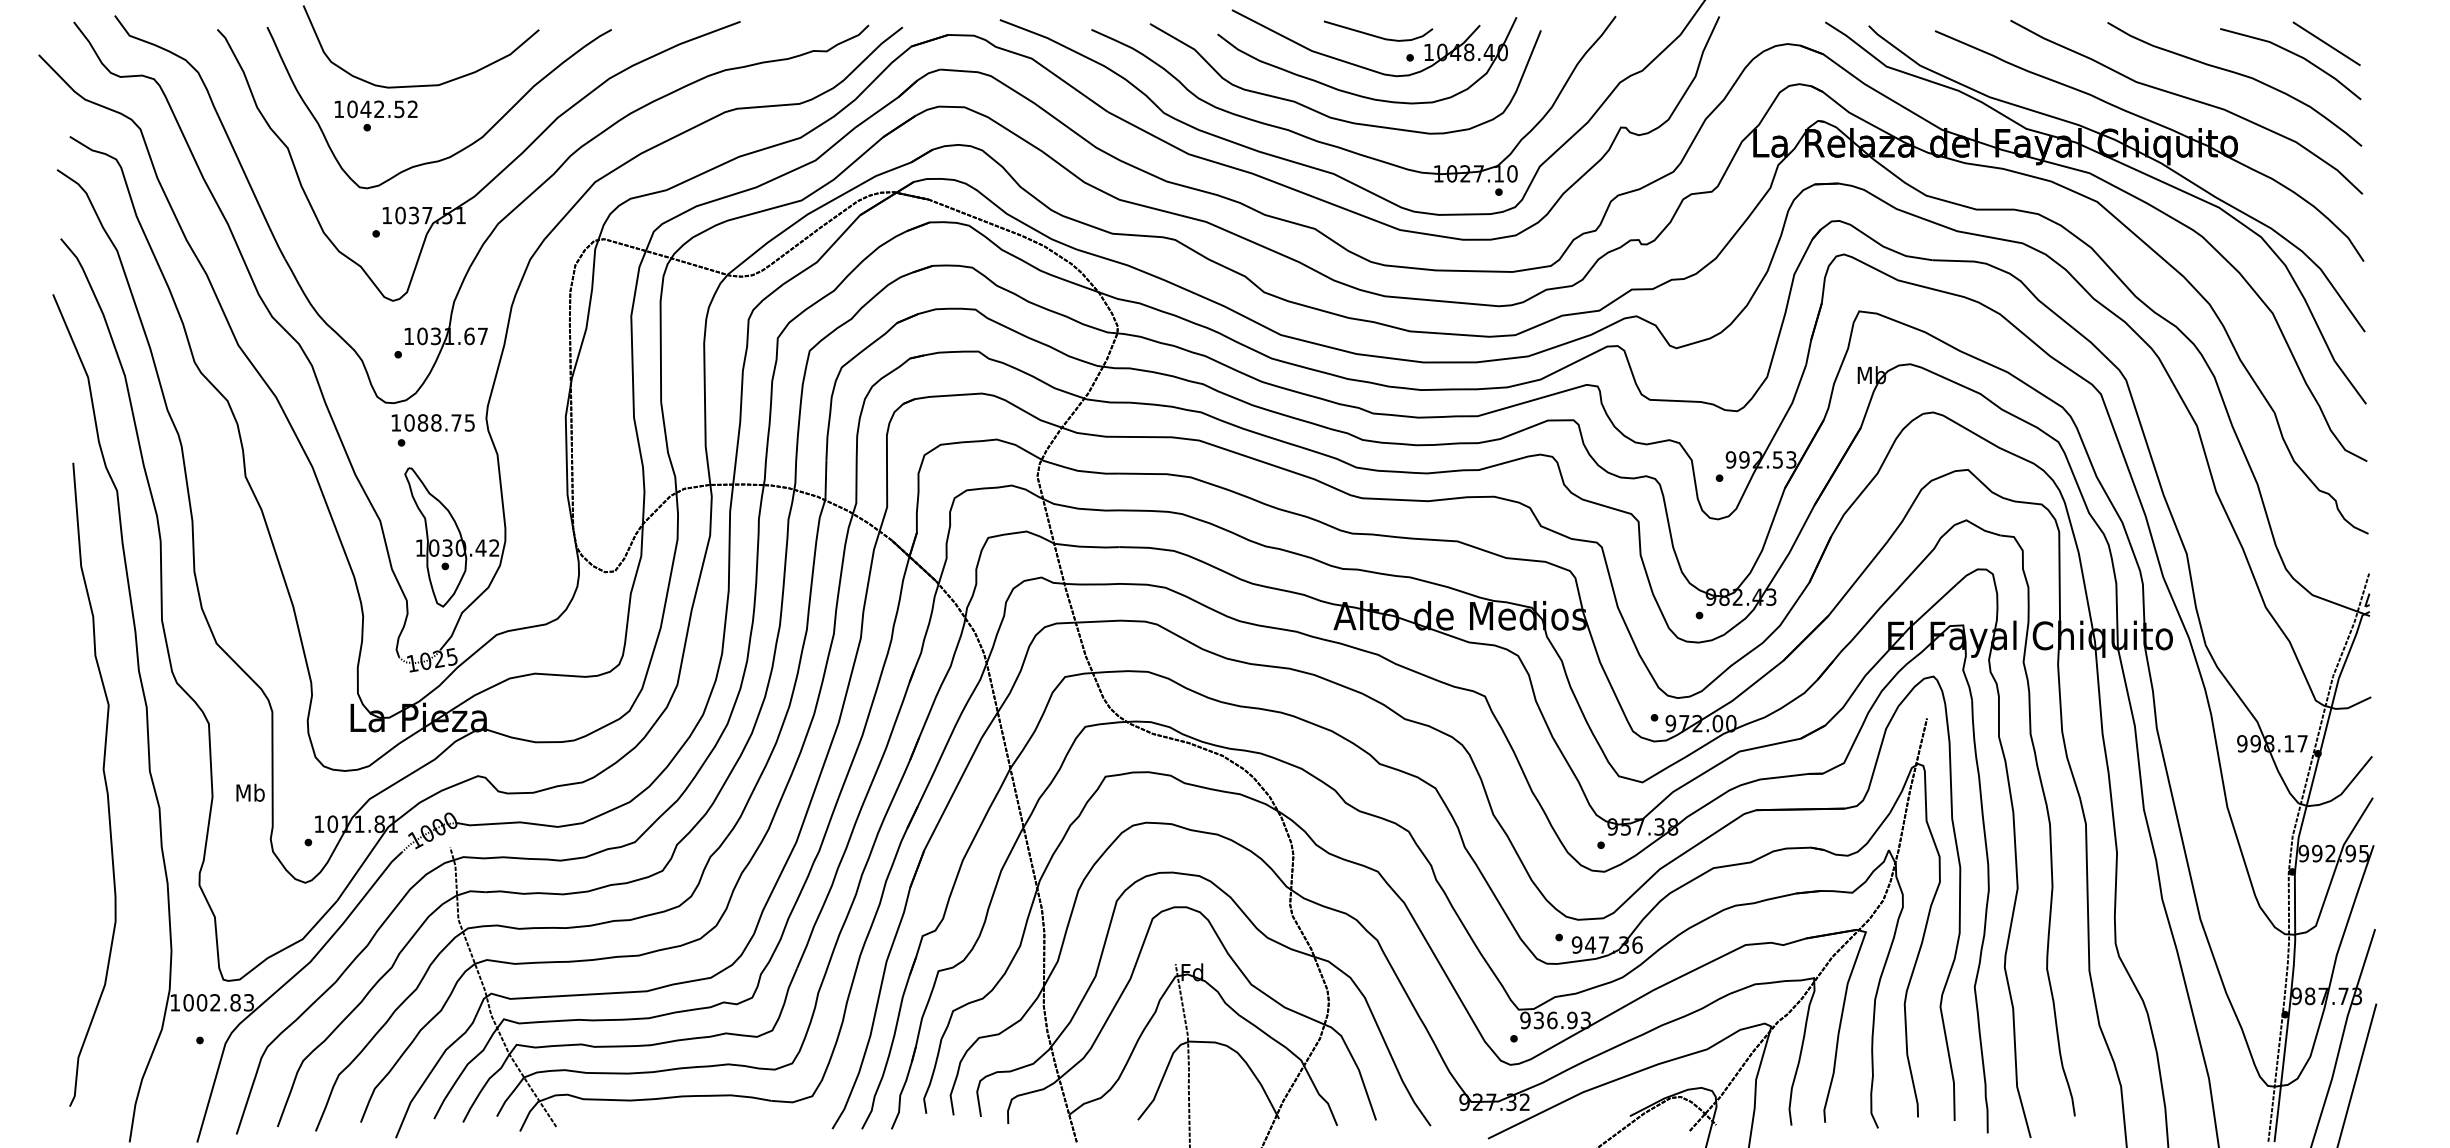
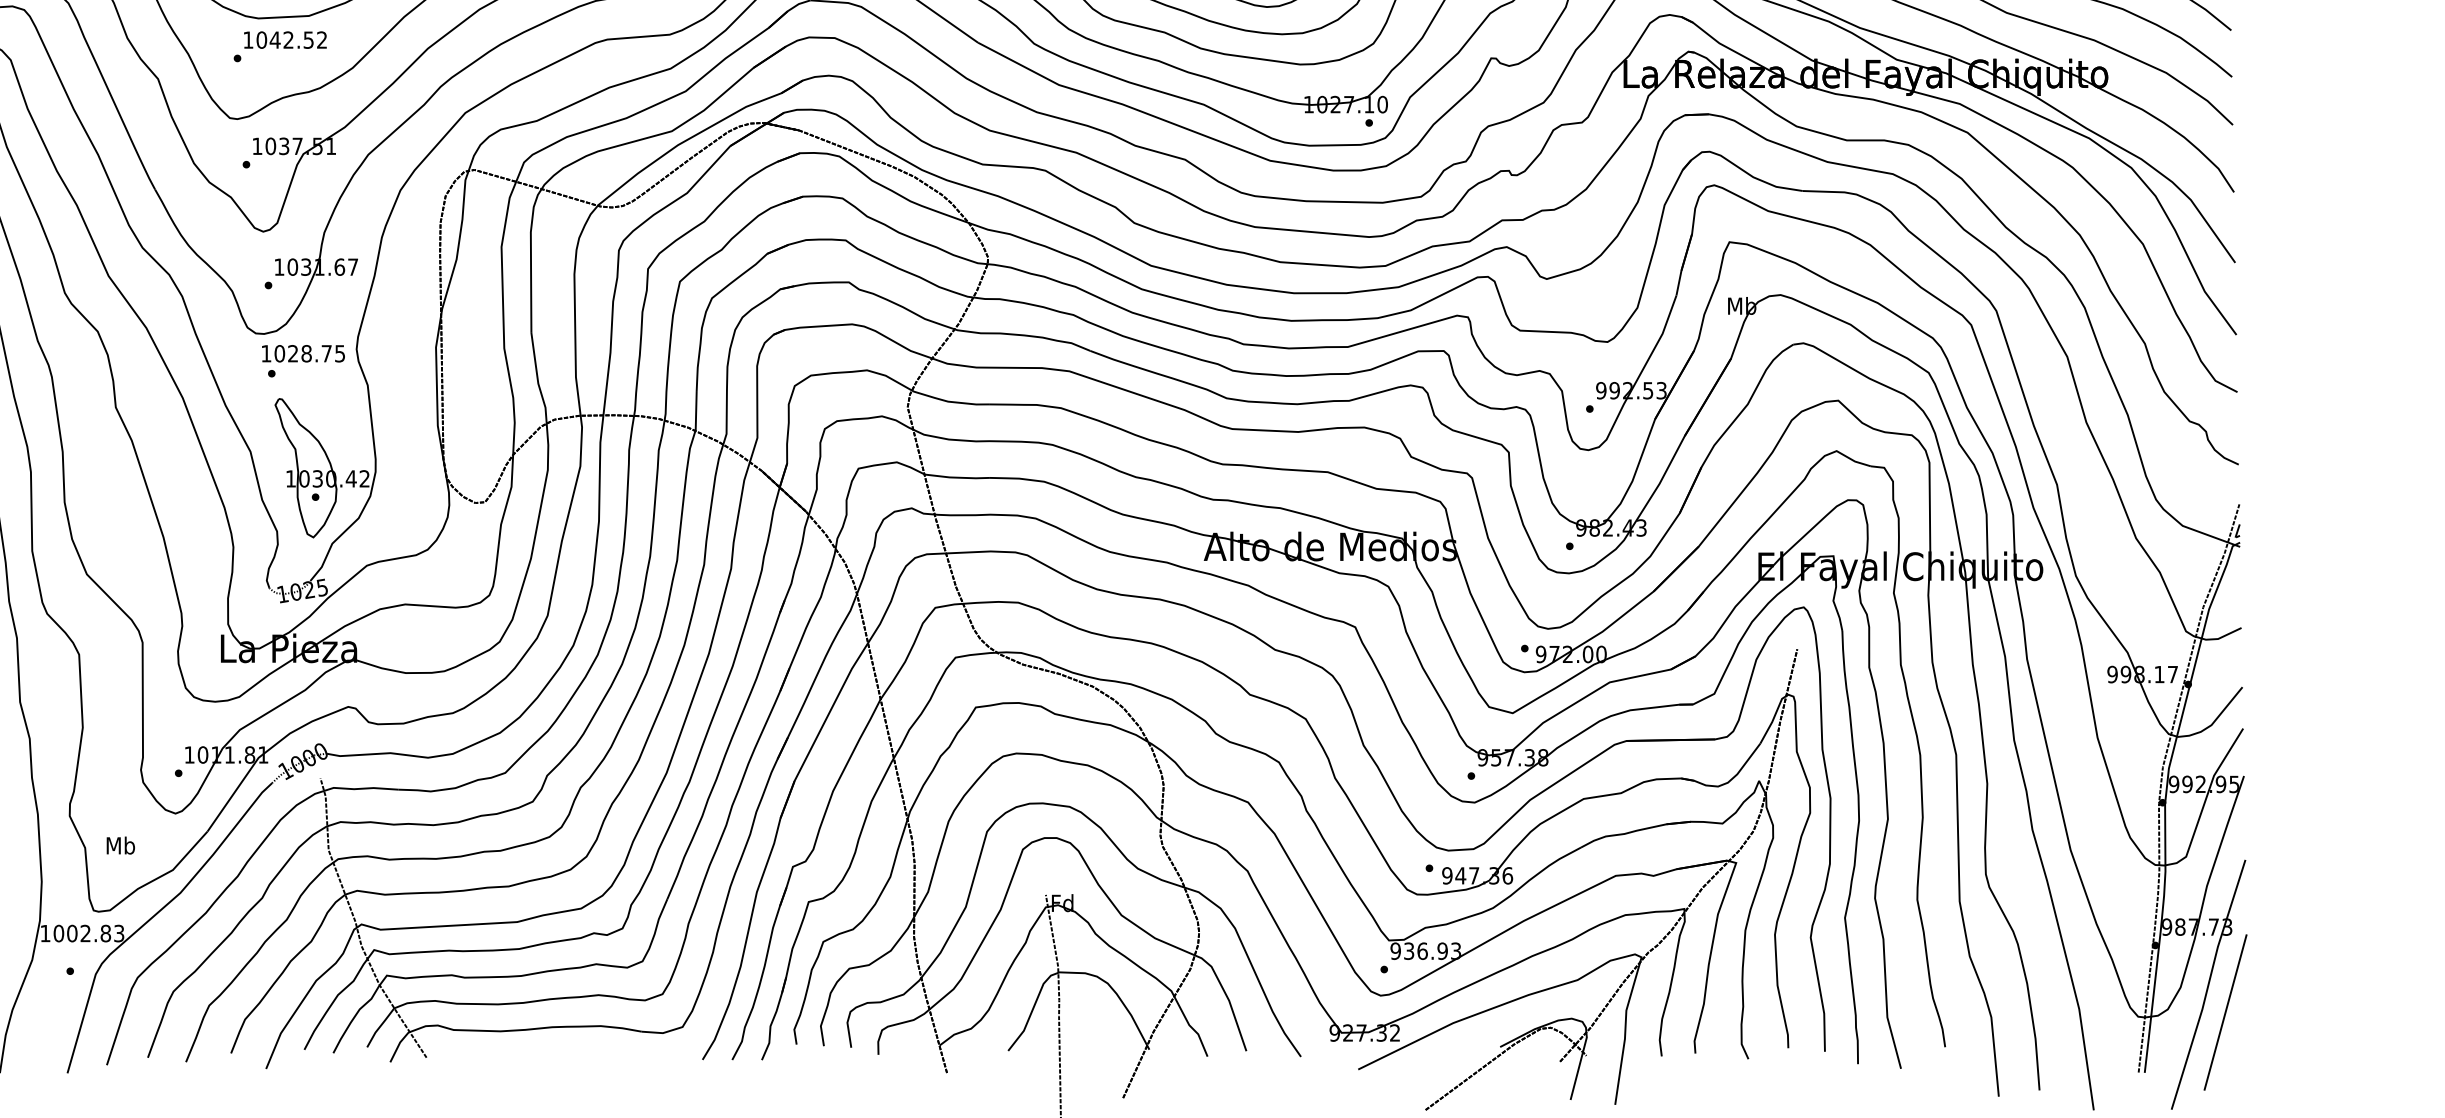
text: (375, 109) -> (284, 40), moved
text: (422, 422) -> (292, 353), 1088.75 -> 1028.75
text: (250, 792) -> (120, 845), moved

